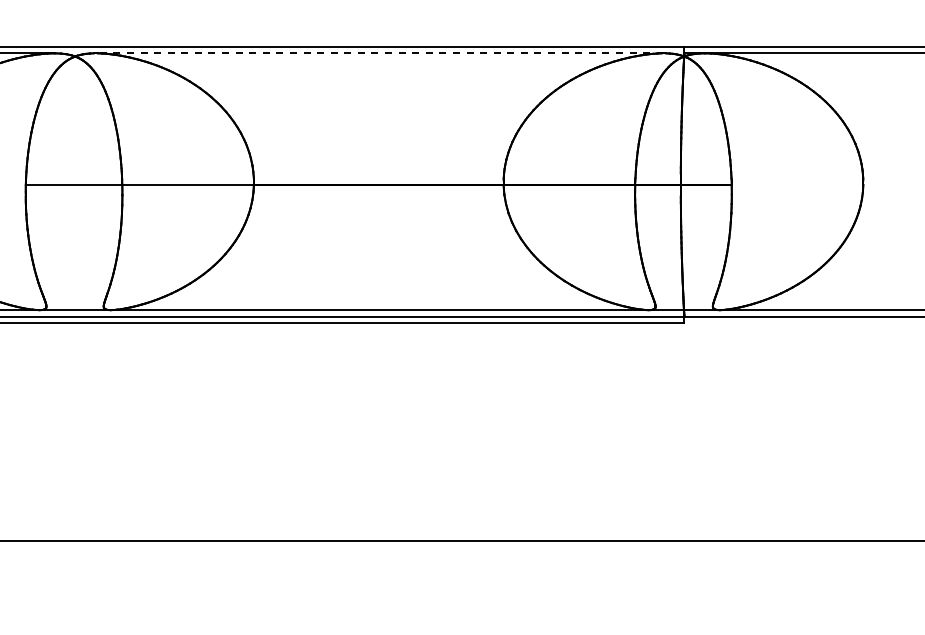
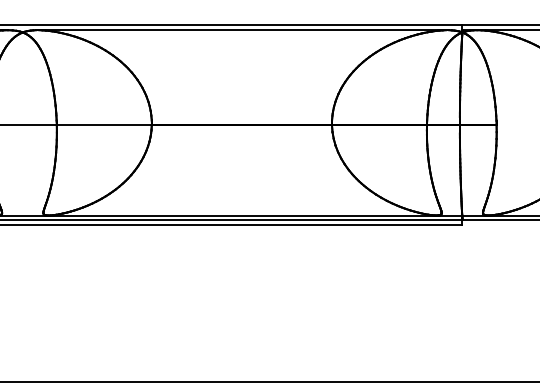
line: (379, 53) -> (242, 30), dashed -> solid

